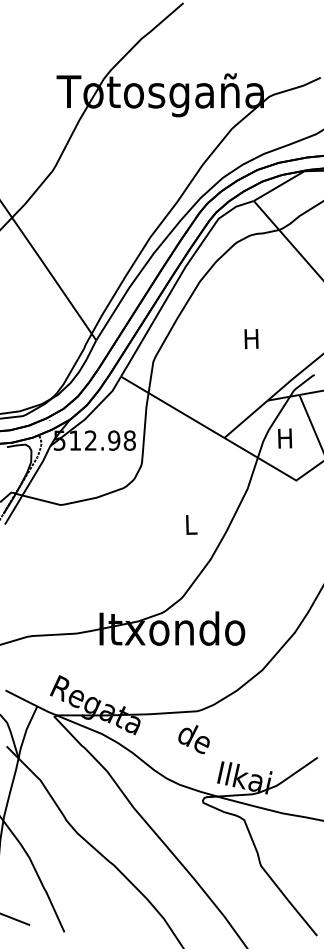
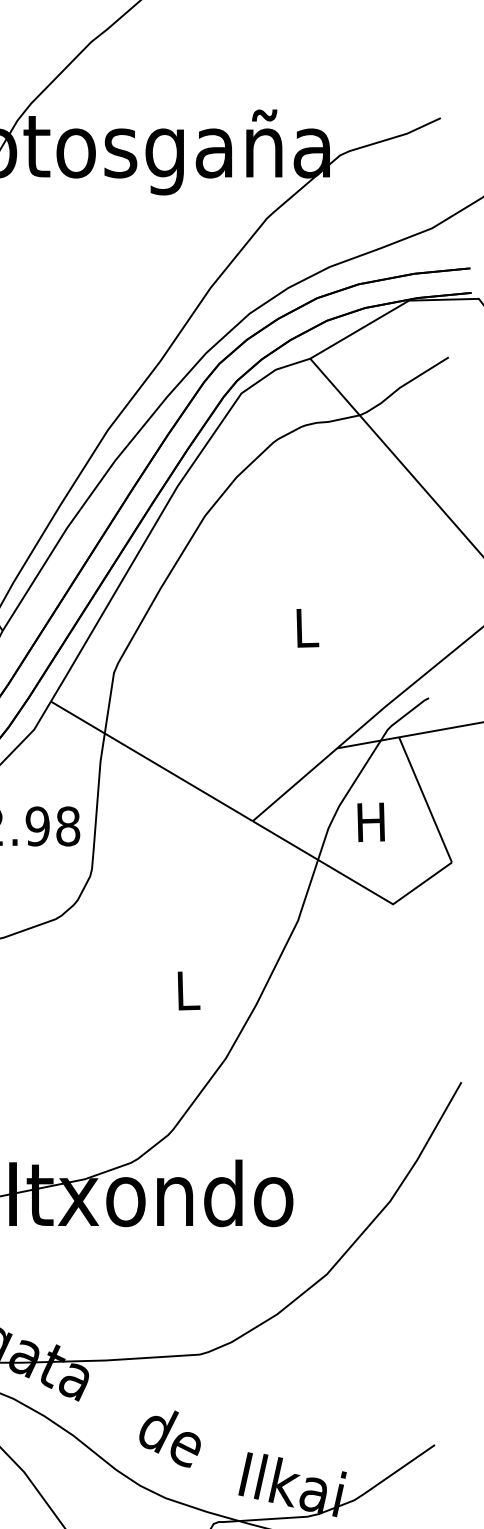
text: (251, 339) -> (305, 629), H -> L
text: (193, 739) -> (169, 1438), moved

